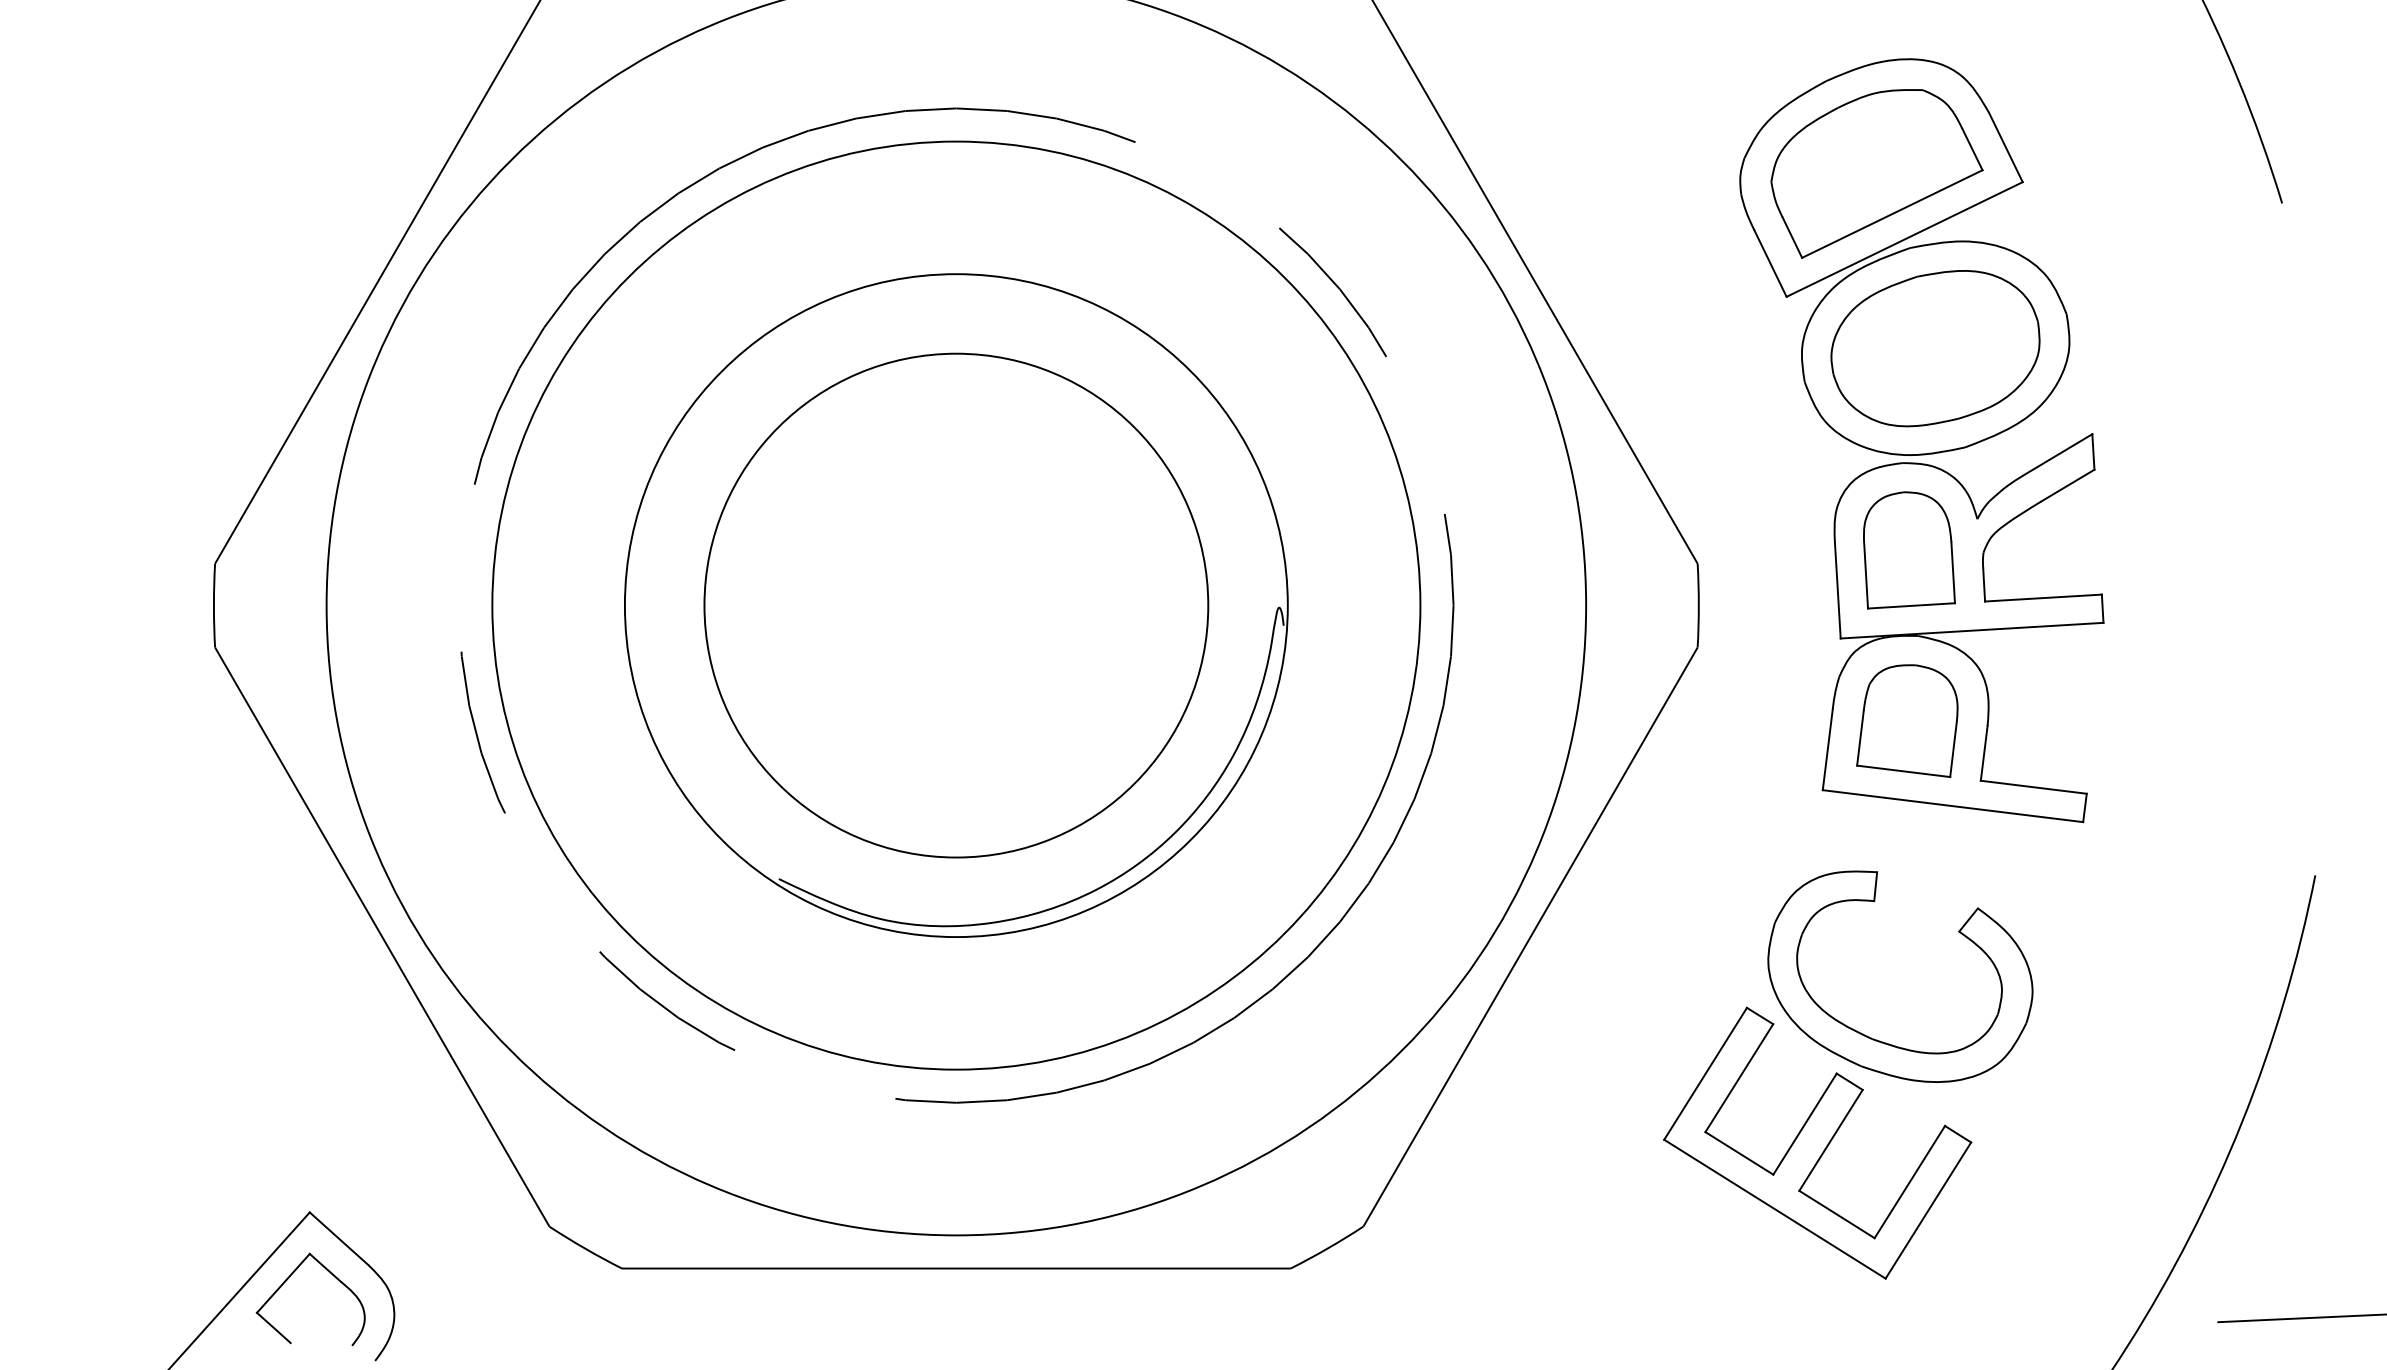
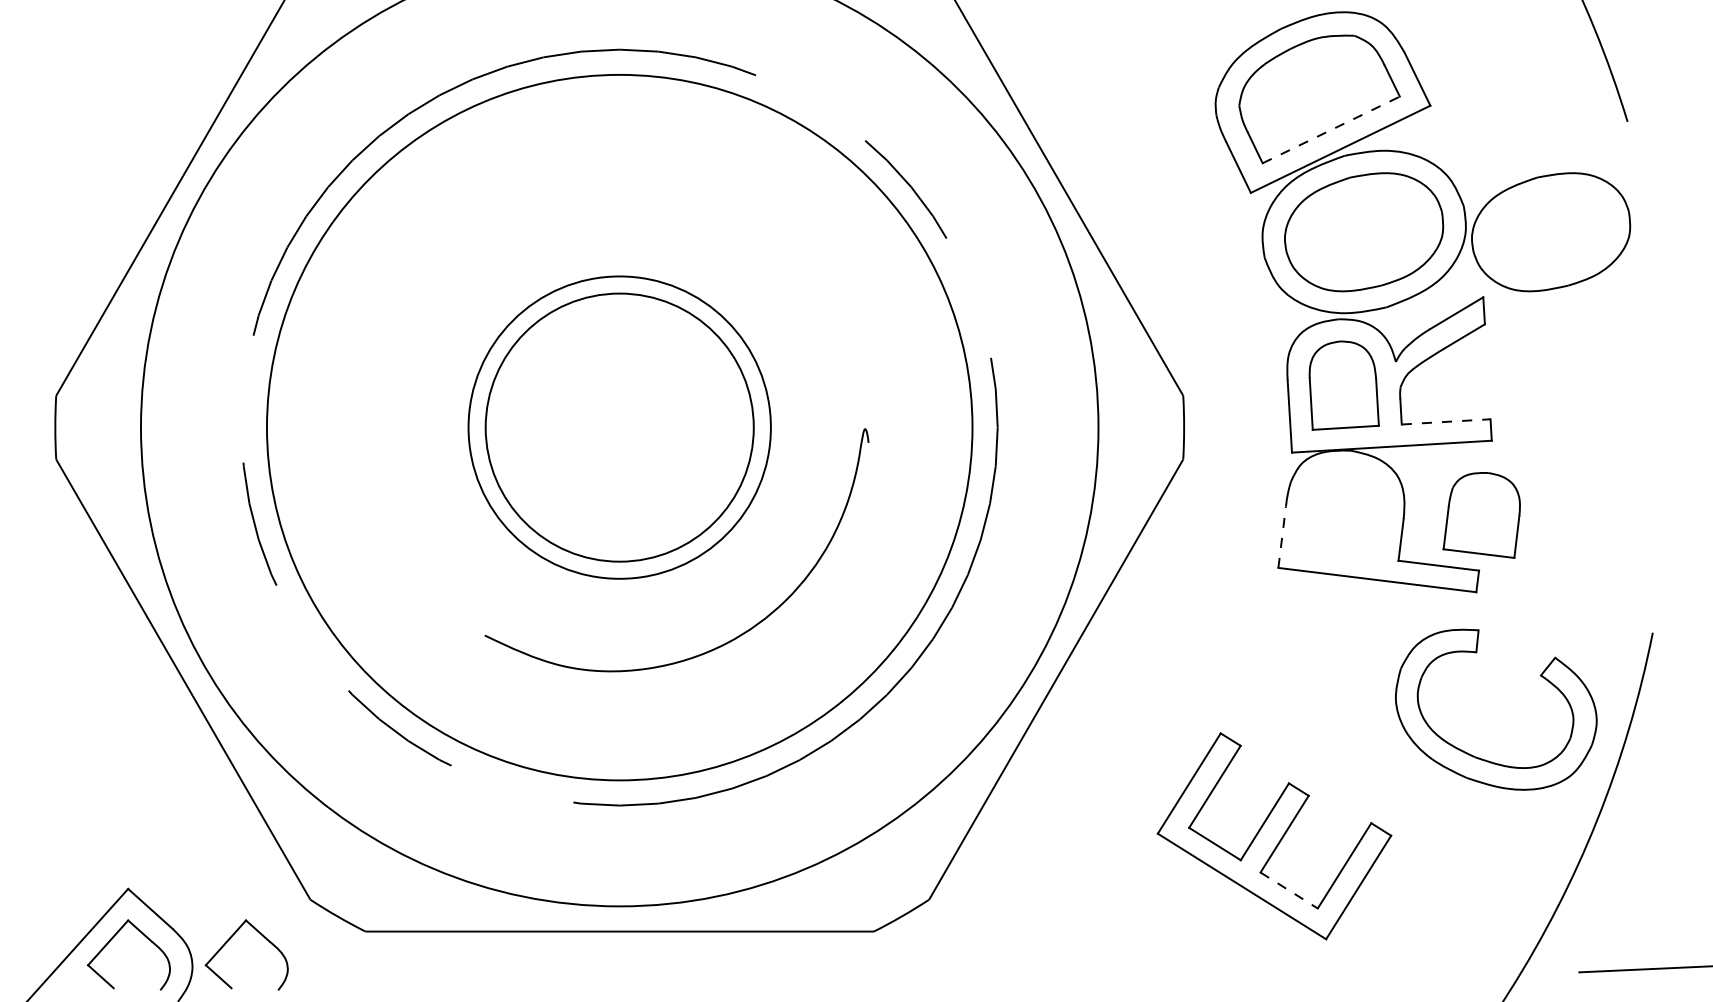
line: (1892, 213) -> (1331, 129), solid -> dashed
part: (2181, 348) -> (1551, 232), added
line: (2043, 598) -> (1446, 422), solid -> dashed
circle: (955, 605) -> (619, 427), size x0.6
circle: (956, 605) -> (619, 427), size x0.7
part: (1907, 720) -> (1481, 514), moved
line: (1827, 749) -> (1281, 537), solid -> dashed
part: (1877, 1039) -> (1478, 757), moved
line: (1837, 1214) -> (1289, 890), solid -> dashed
part: (444, 1278) -> (230, 939), added

